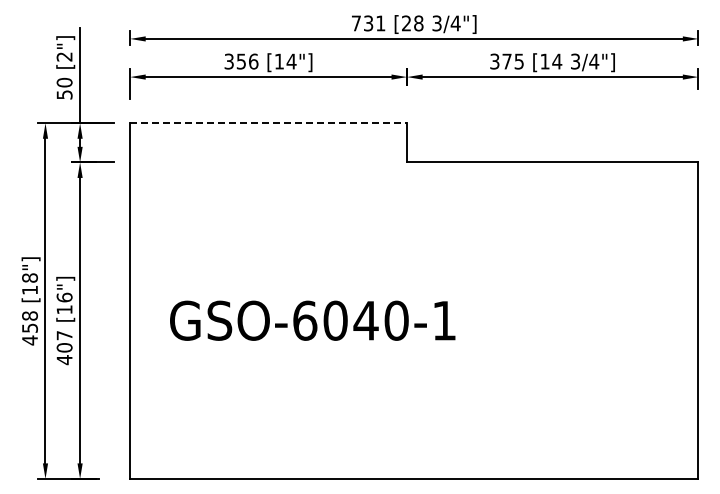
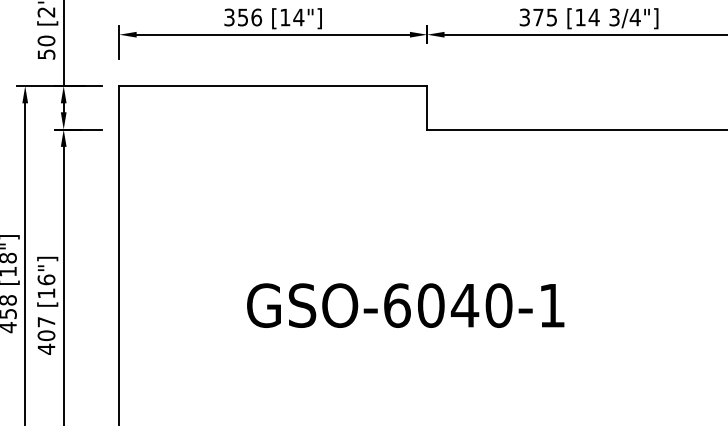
line: (269, 123) -> (274, 86), dashed -> solid
text: (312, 320) -> (405, 305), moved

